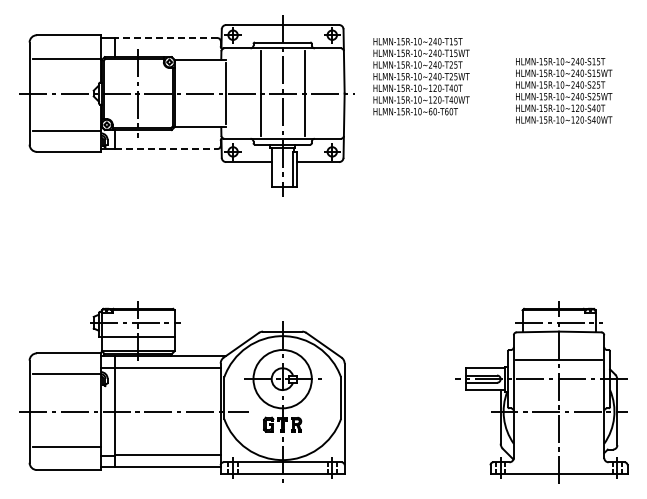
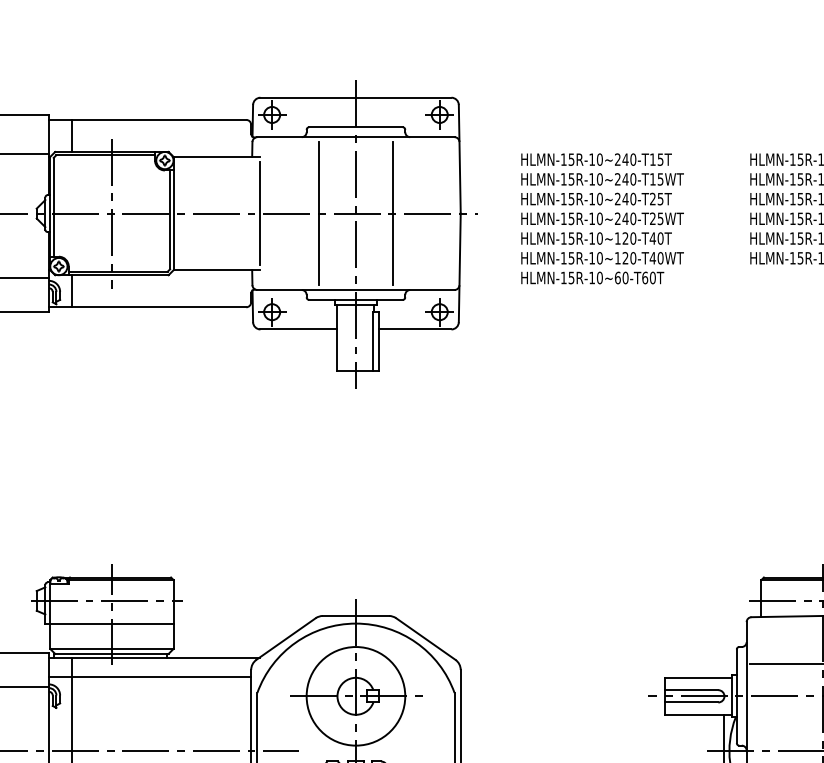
line: (165, 38) -> (157, 120), dashed -> solid
text: (421, 76) -> (602, 218), moved
line: (166, 148) -> (159, 306), dashed -> solid

